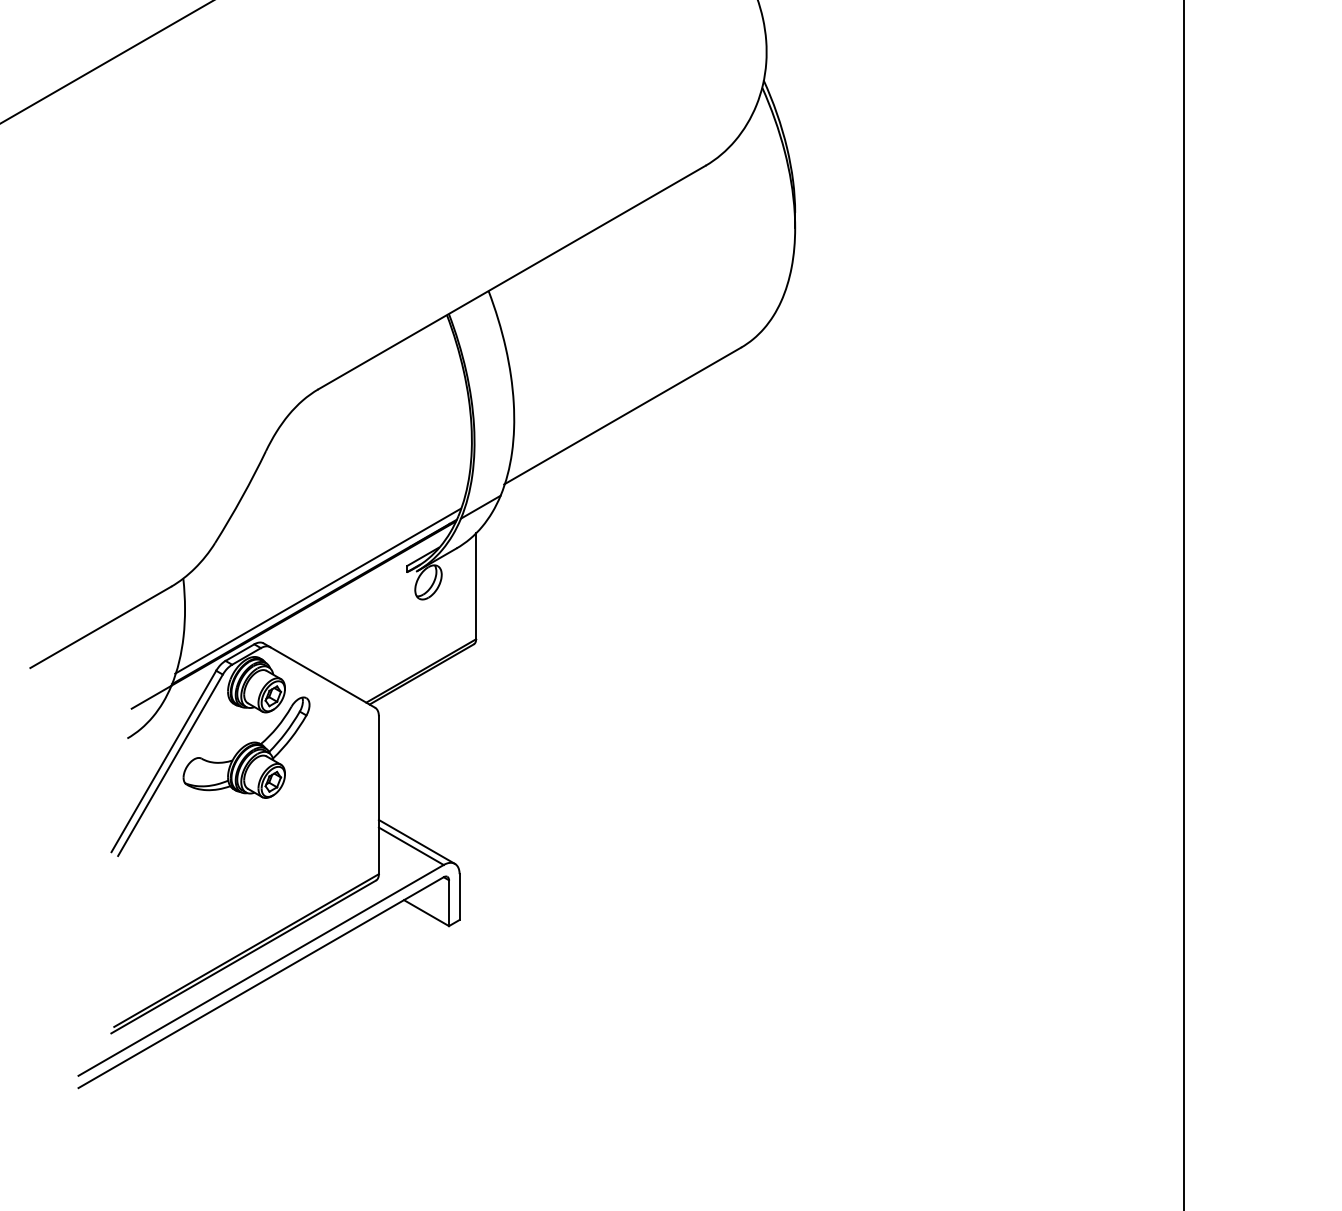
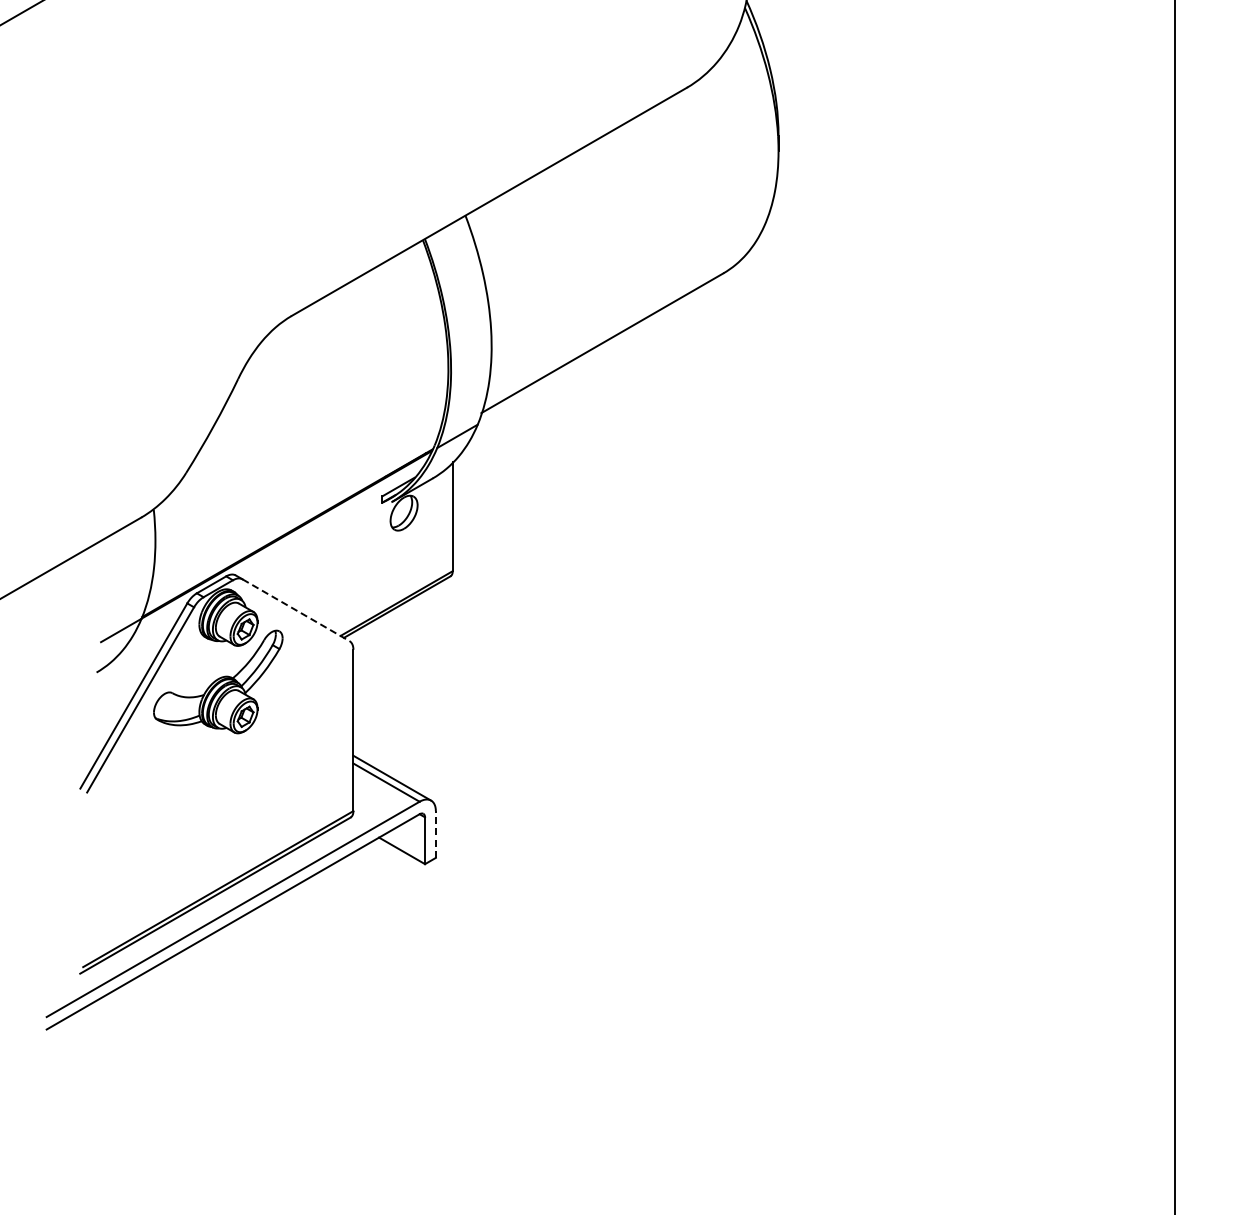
line: (317, 590) -> (290, 521), removed
line: (323, 677) -> (296, 610), solid -> dashed
line: (459, 897) -> (435, 834), solid -> dashed

